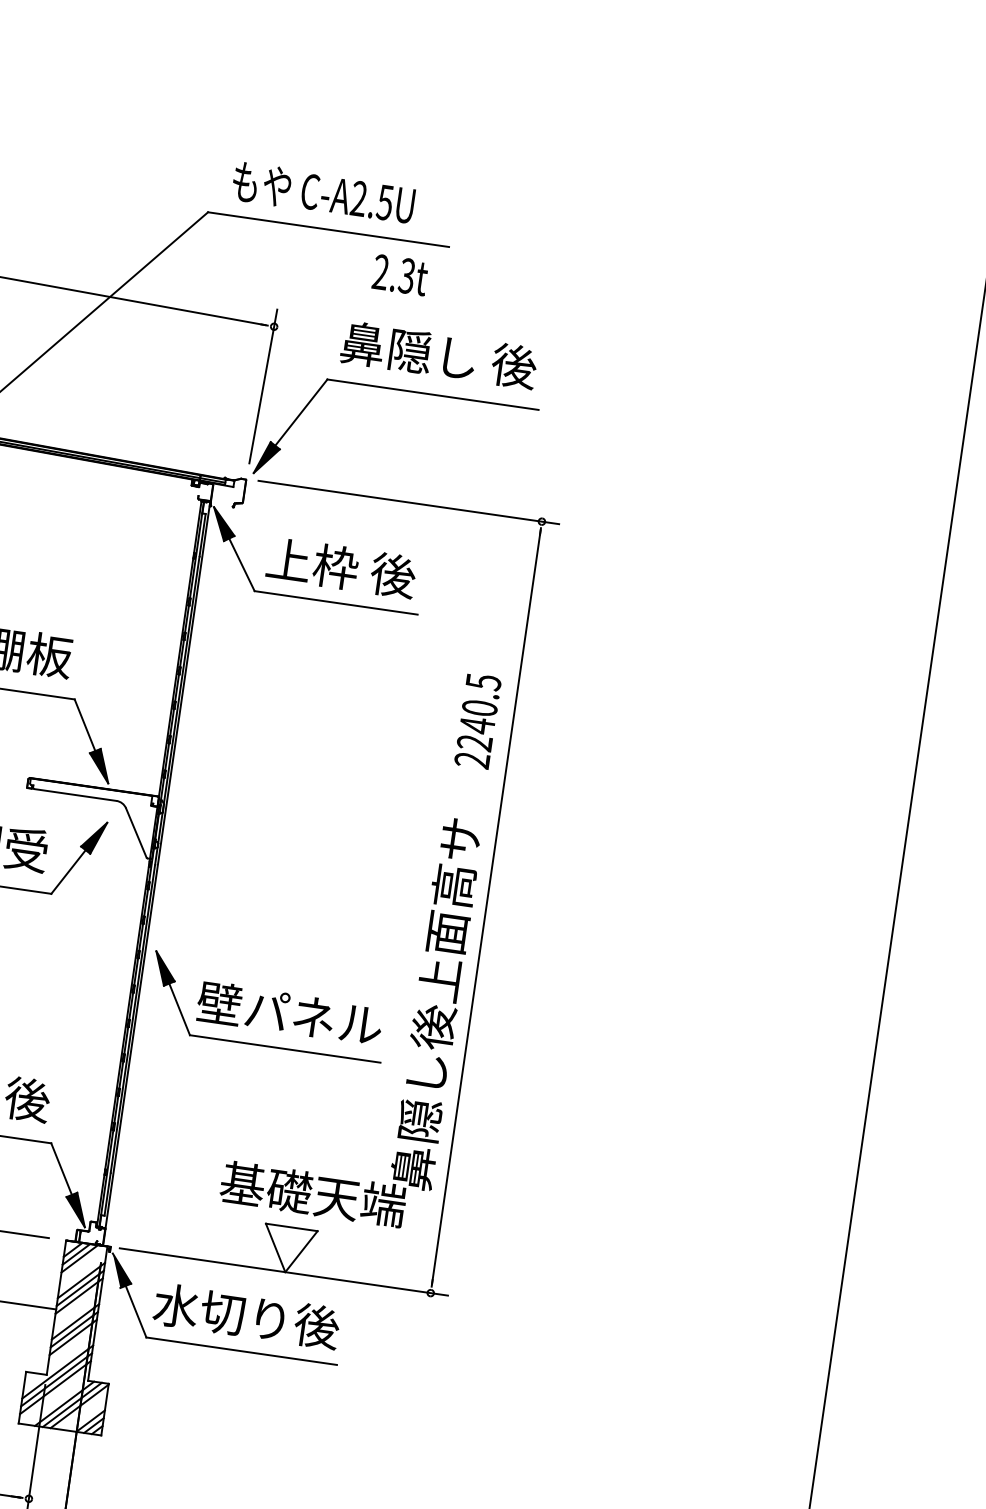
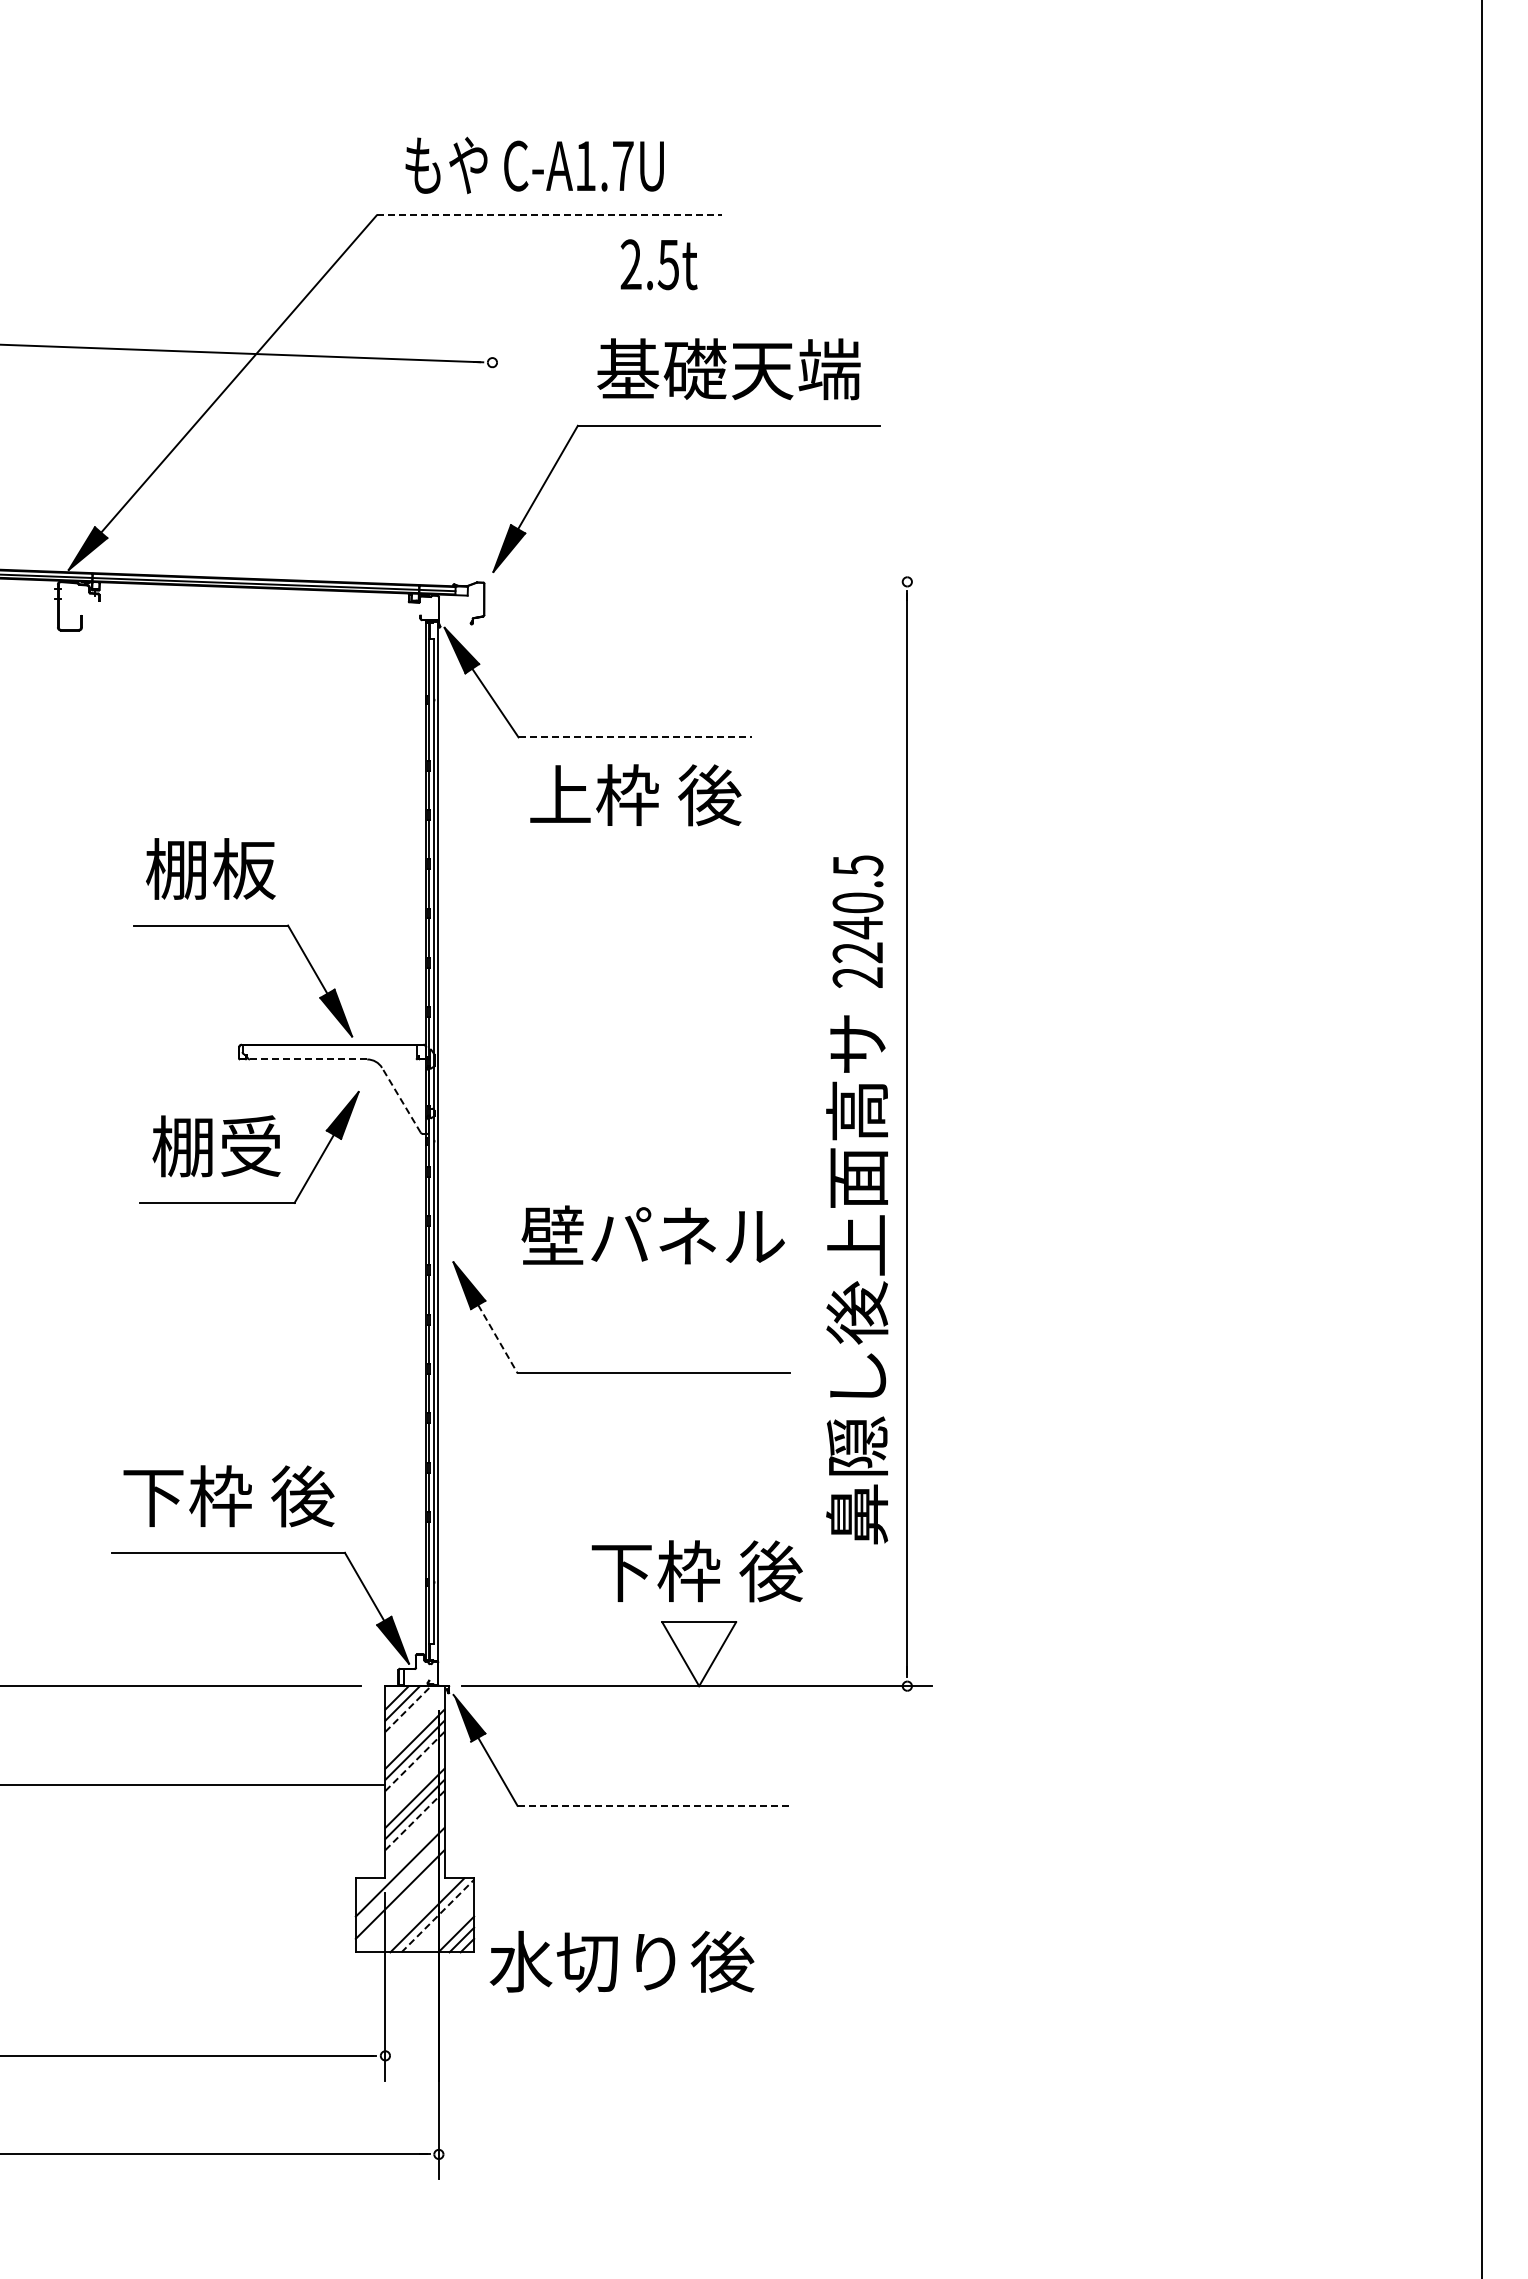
text: (372, 200) -> (604, 165), C-A2.5U -> C-A1.7U
line: (328, 229) -> (549, 215), solid -> dashed
text: (407, 275) -> (668, 264), 2.3t -> 2.5t
text: (439, 355) -> (729, 369), 鼻隠し 後 -> 基礎天端
line: (263, 386) -> (489, 448), removed
line: (408, 502) -> (716, 581), removed
text: (341, 568) -> (635, 795), moved
line: (336, 603) -> (635, 737), solid -> dashed
text: (477, 721) -> (857, 921), moved
line: (75, 795) -> (308, 1059), solid -> dashed
line: (136, 833) -> (401, 1100), solid -> dashed
line: (180, 1009) -> (498, 1339), solid -> dashed
text: (289, 1012) -> (652, 1234), moved
text: (313, 1194) -> (722, 1571), 基礎天端 -> 下枠 後
line: (80, 1258) -> (408, 1708), solid -> dashed
line: (78, 1296) -> (414, 1761), solid -> dashed
text: (246, 1315) -> (621, 1961), moved
line: (72, 1337) -> (414, 1820), solid -> dashed
line: (242, 1351) -> (654, 1805), solid -> dashed
line: (56, 1379) -> (399, 1883), removed
line: (64, 1403) -> (416, 1915), removed
line: (80, 1406) -> (438, 1915), solid -> dashed

